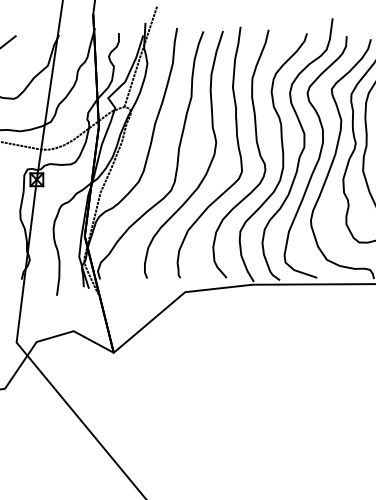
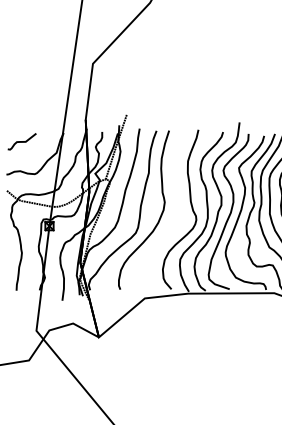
curve: (236, 142) -> (177, 202), removed

